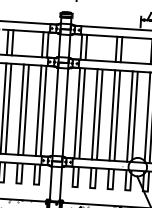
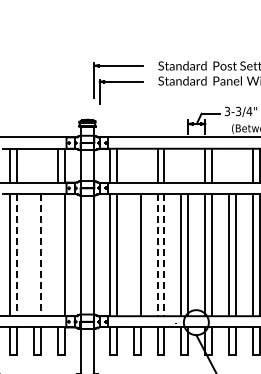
line: (8, 109) -> (17, 255), solid -> dashed
line: (21, 110) -> (34, 255), removed
line: (26, 110) -> (41, 255), solid -> dashed
line: (38, 111) -> (58, 255), removed
line: (94, 114) -> (133, 255), removed
line: (112, 115) -> (157, 255), solid -> dashed
line: (117, 116) -> (164, 255), solid -> dashed

